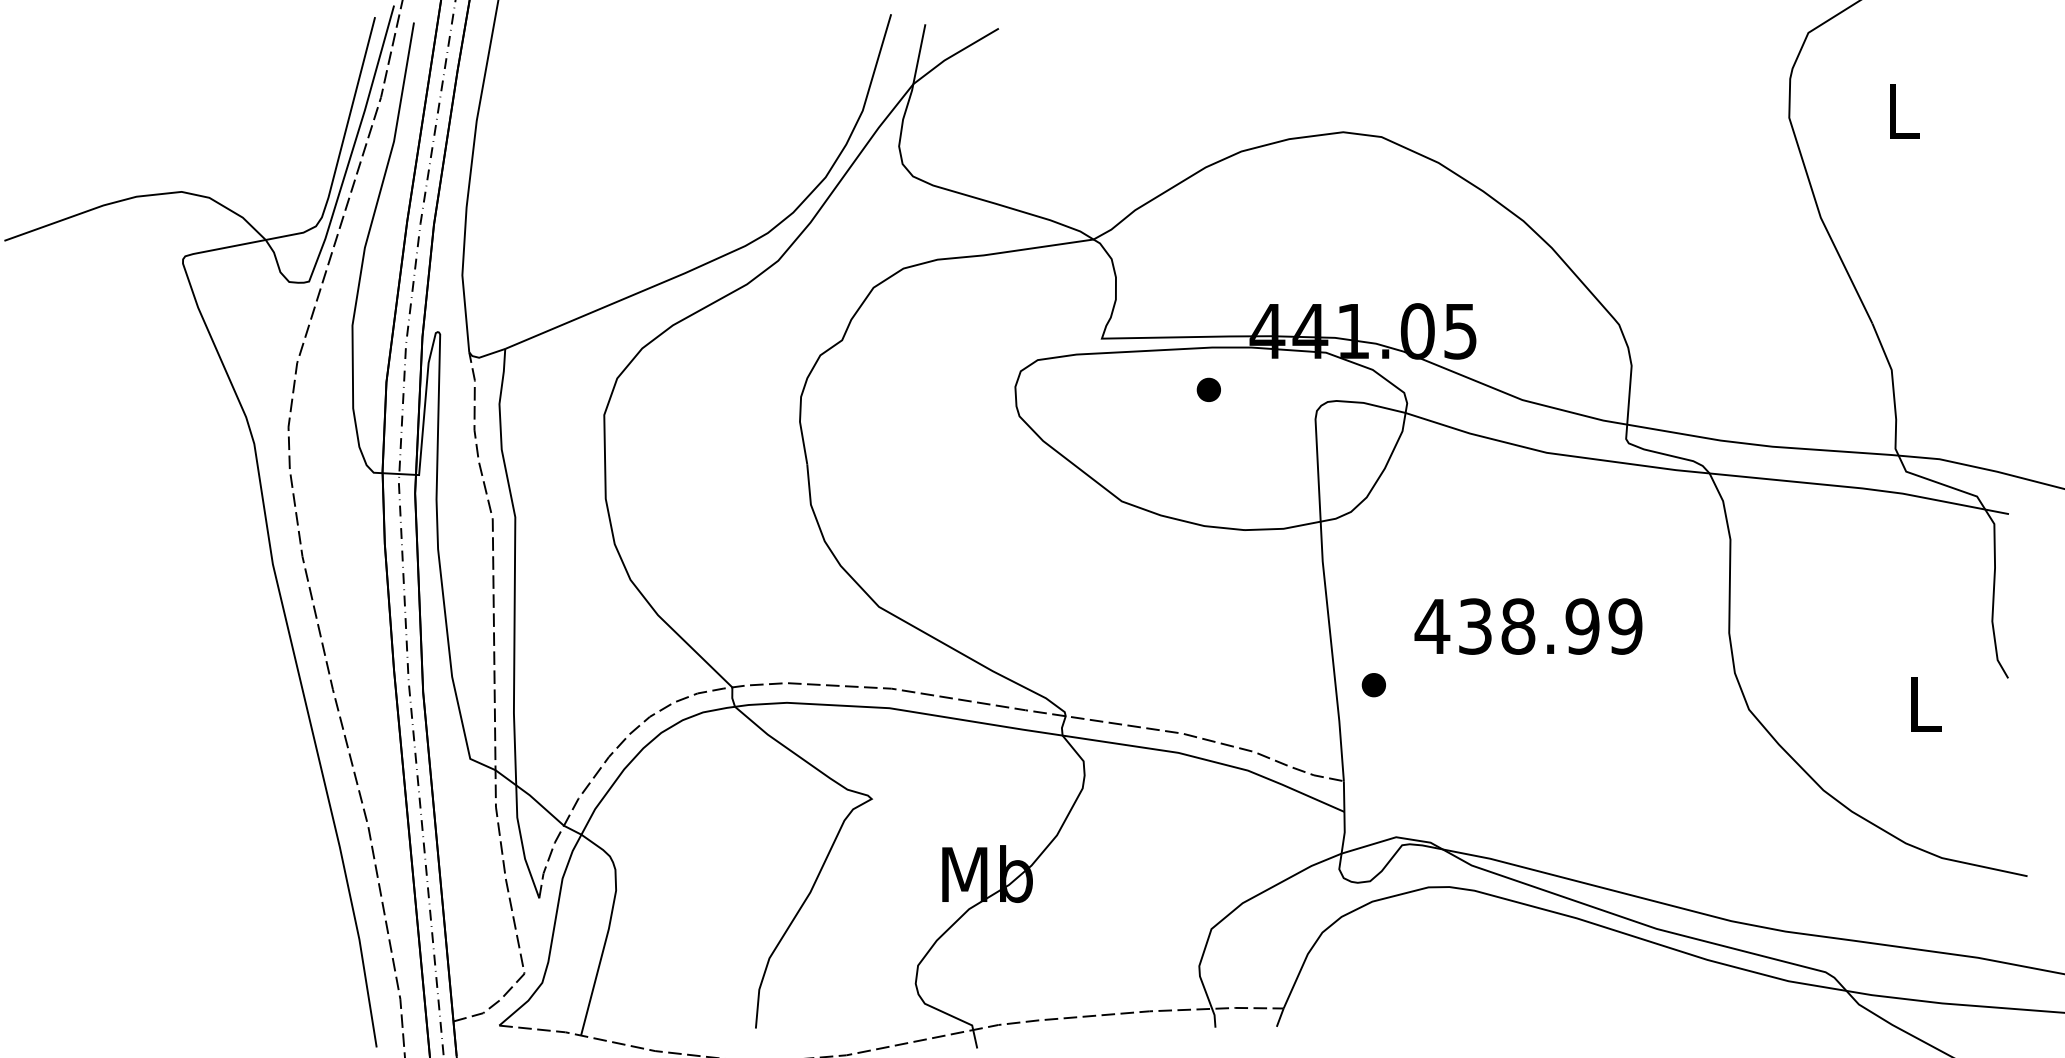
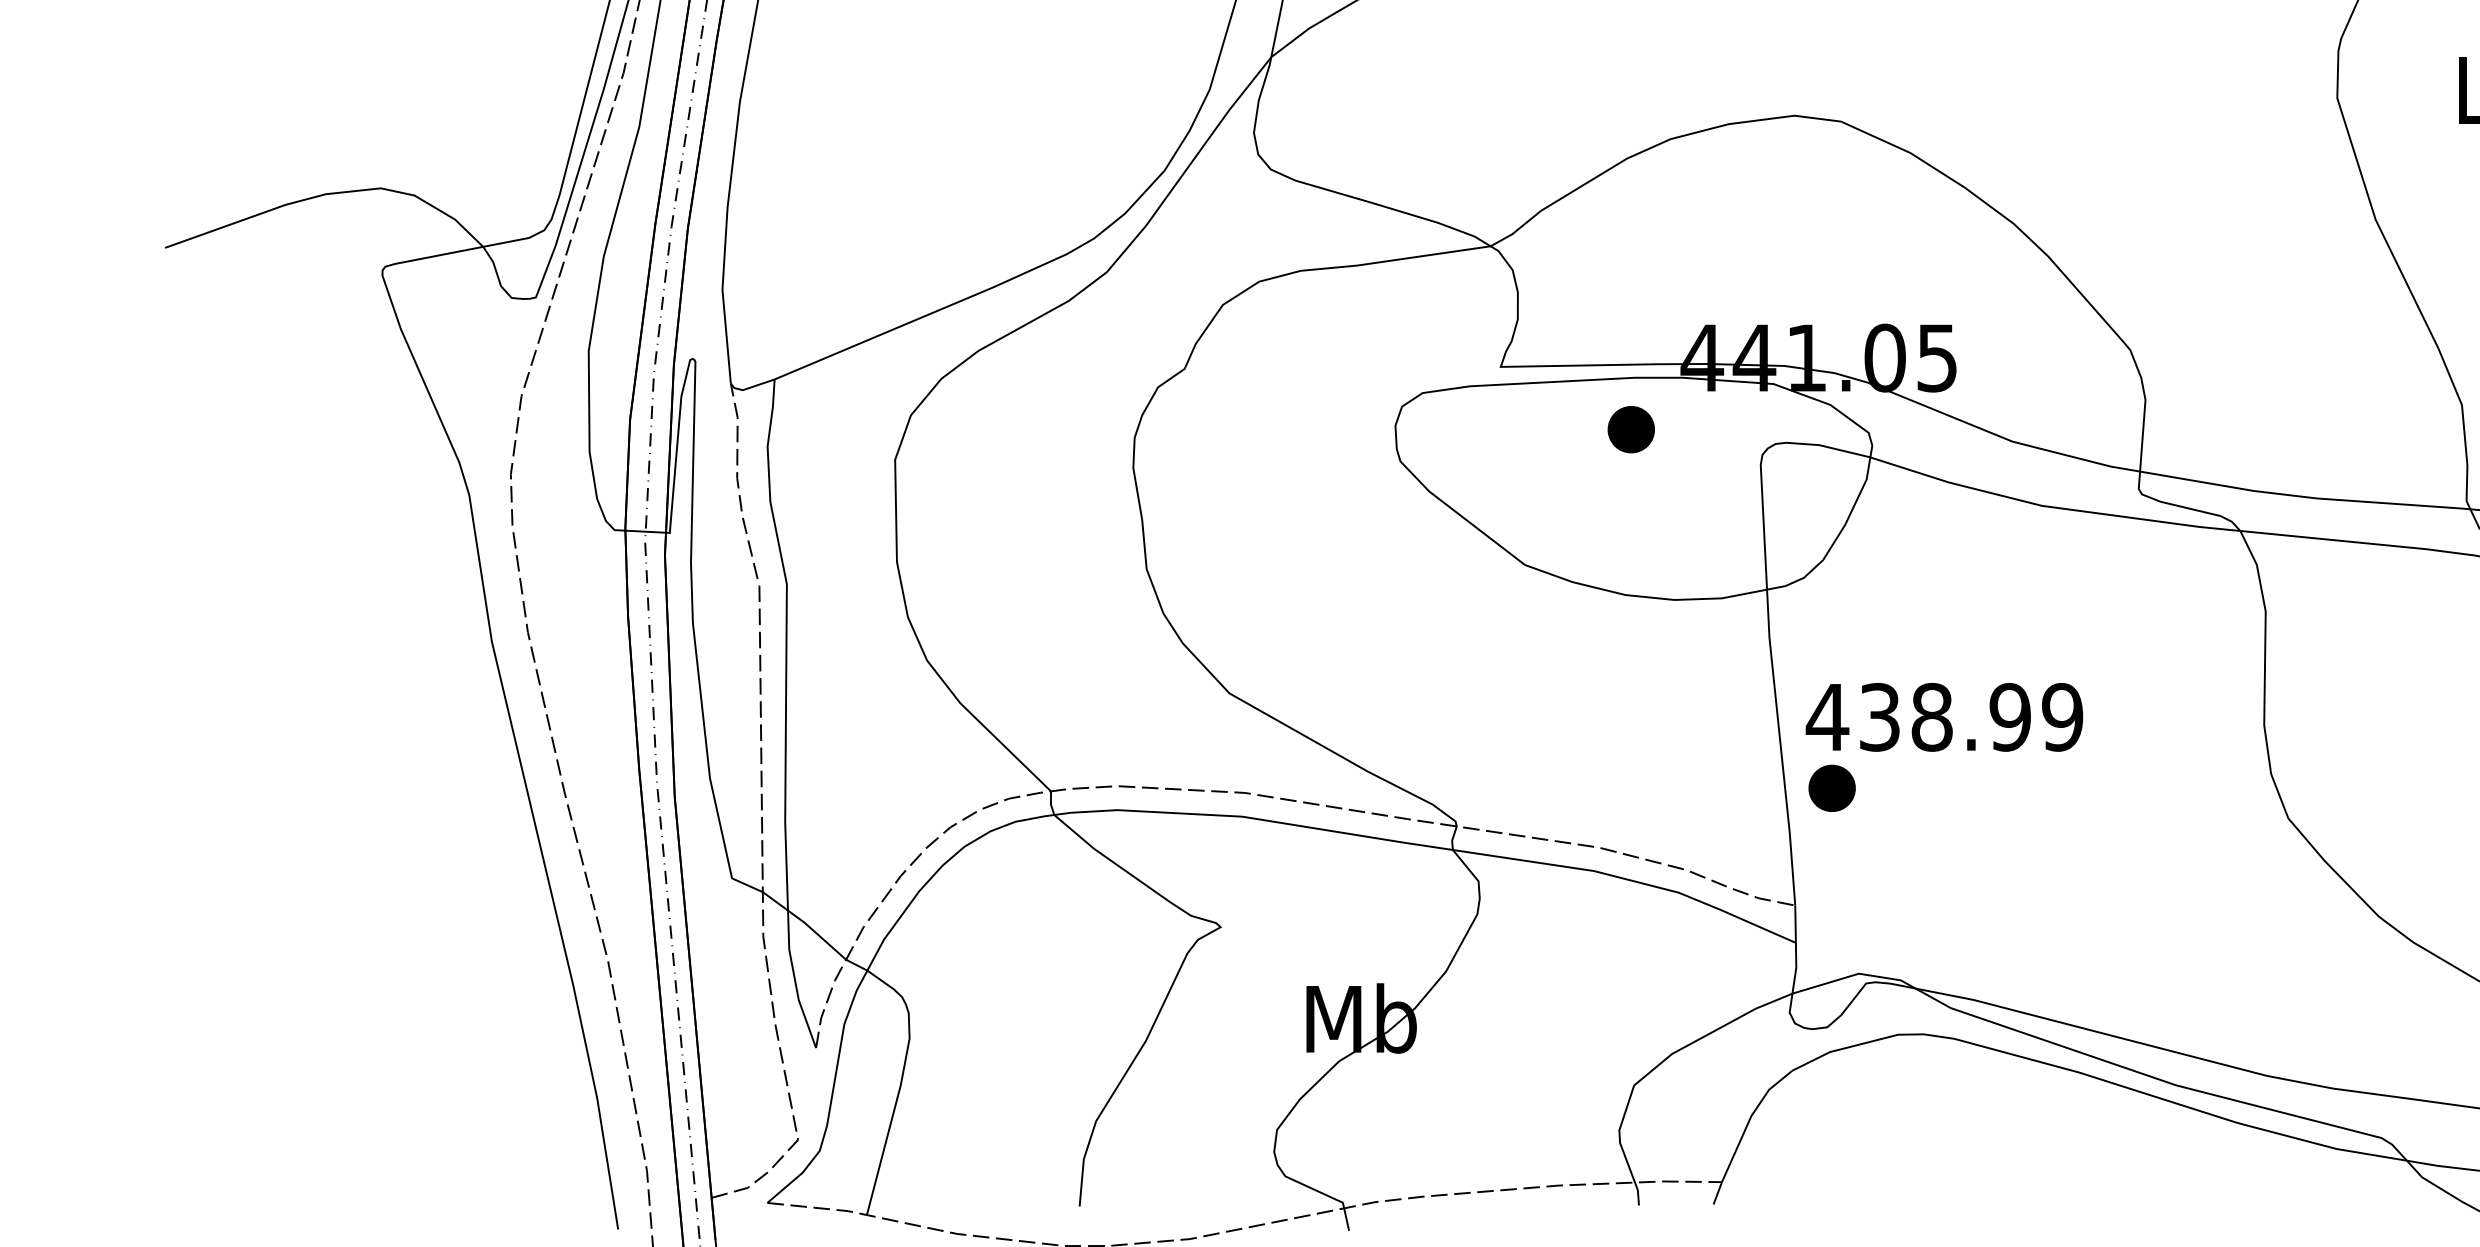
part: (1208, 389) -> (1630, 428), size x1.6
text: (1528, 626) -> (1944, 717), moved
part: (1373, 685) -> (1831, 789), size x1.6

